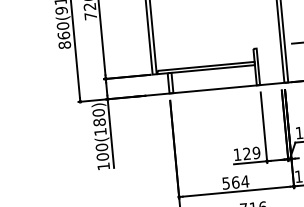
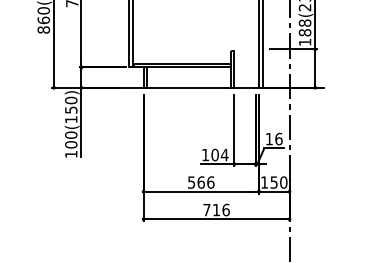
text: (99, 121) -> (71, 109), 100(180) -> 100(150)
text: (251, 152) -> (219, 154), 129 -> 104
text: (244, 181) -> (210, 182), 564 -> 566

